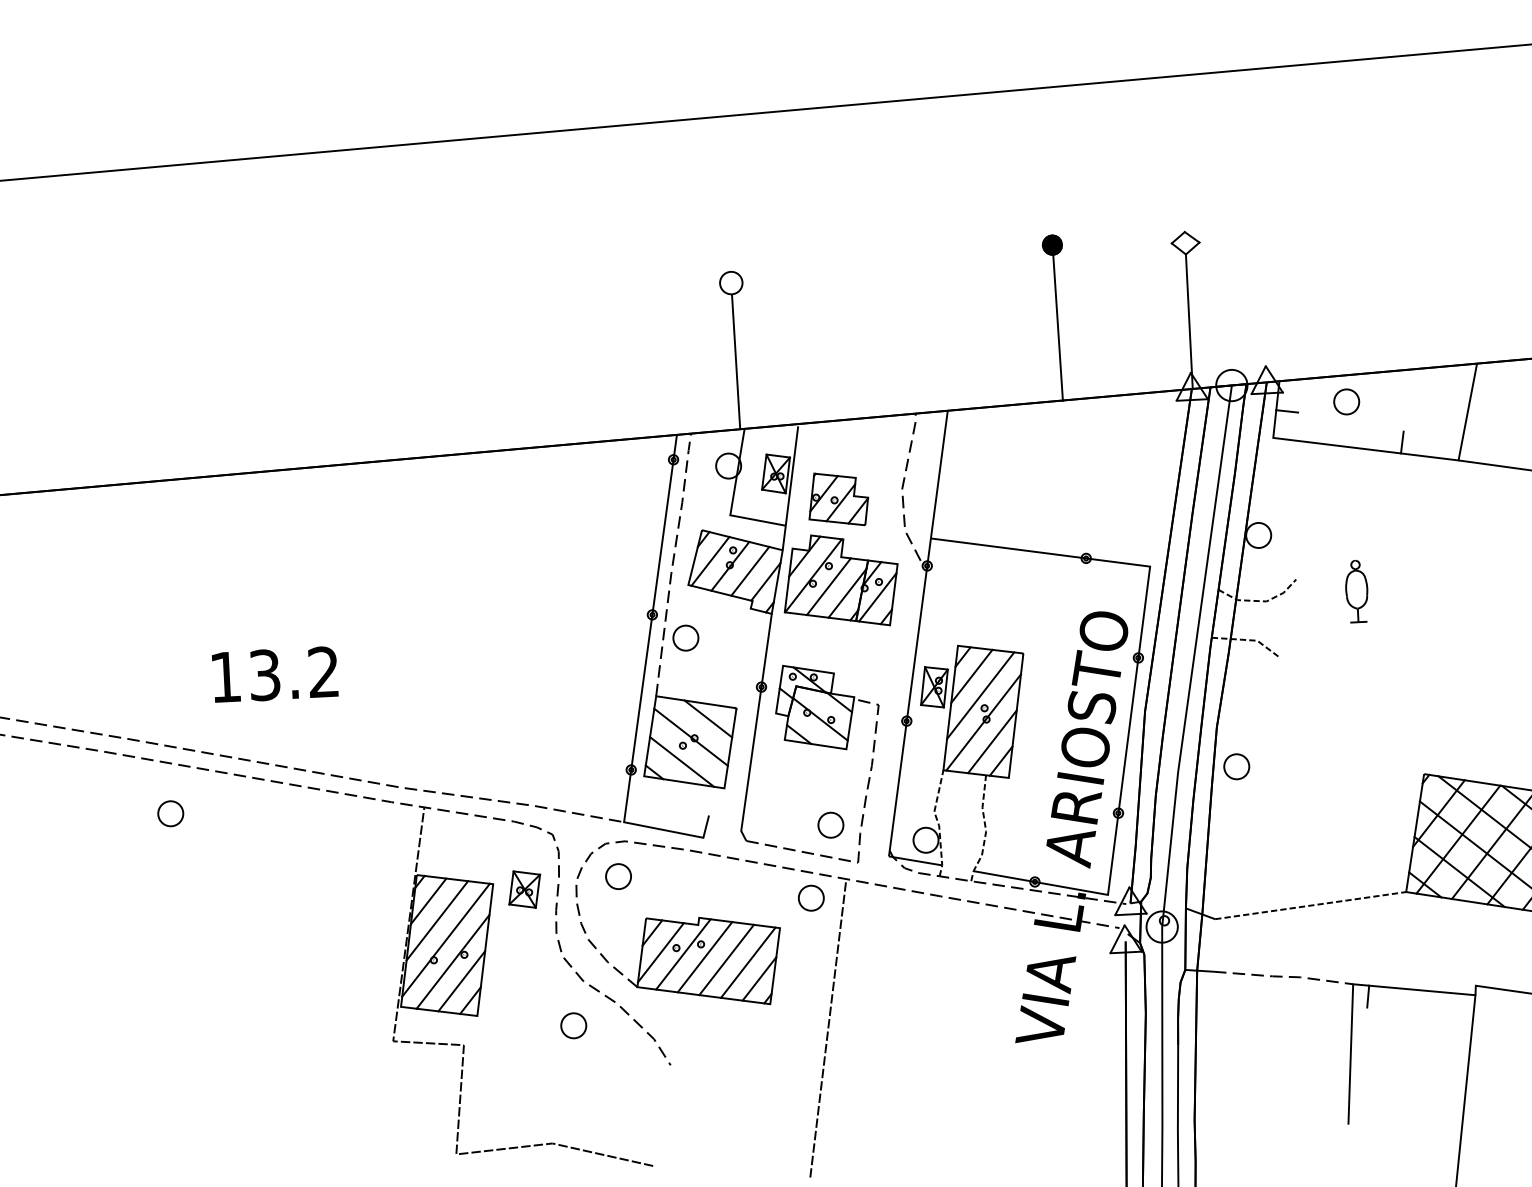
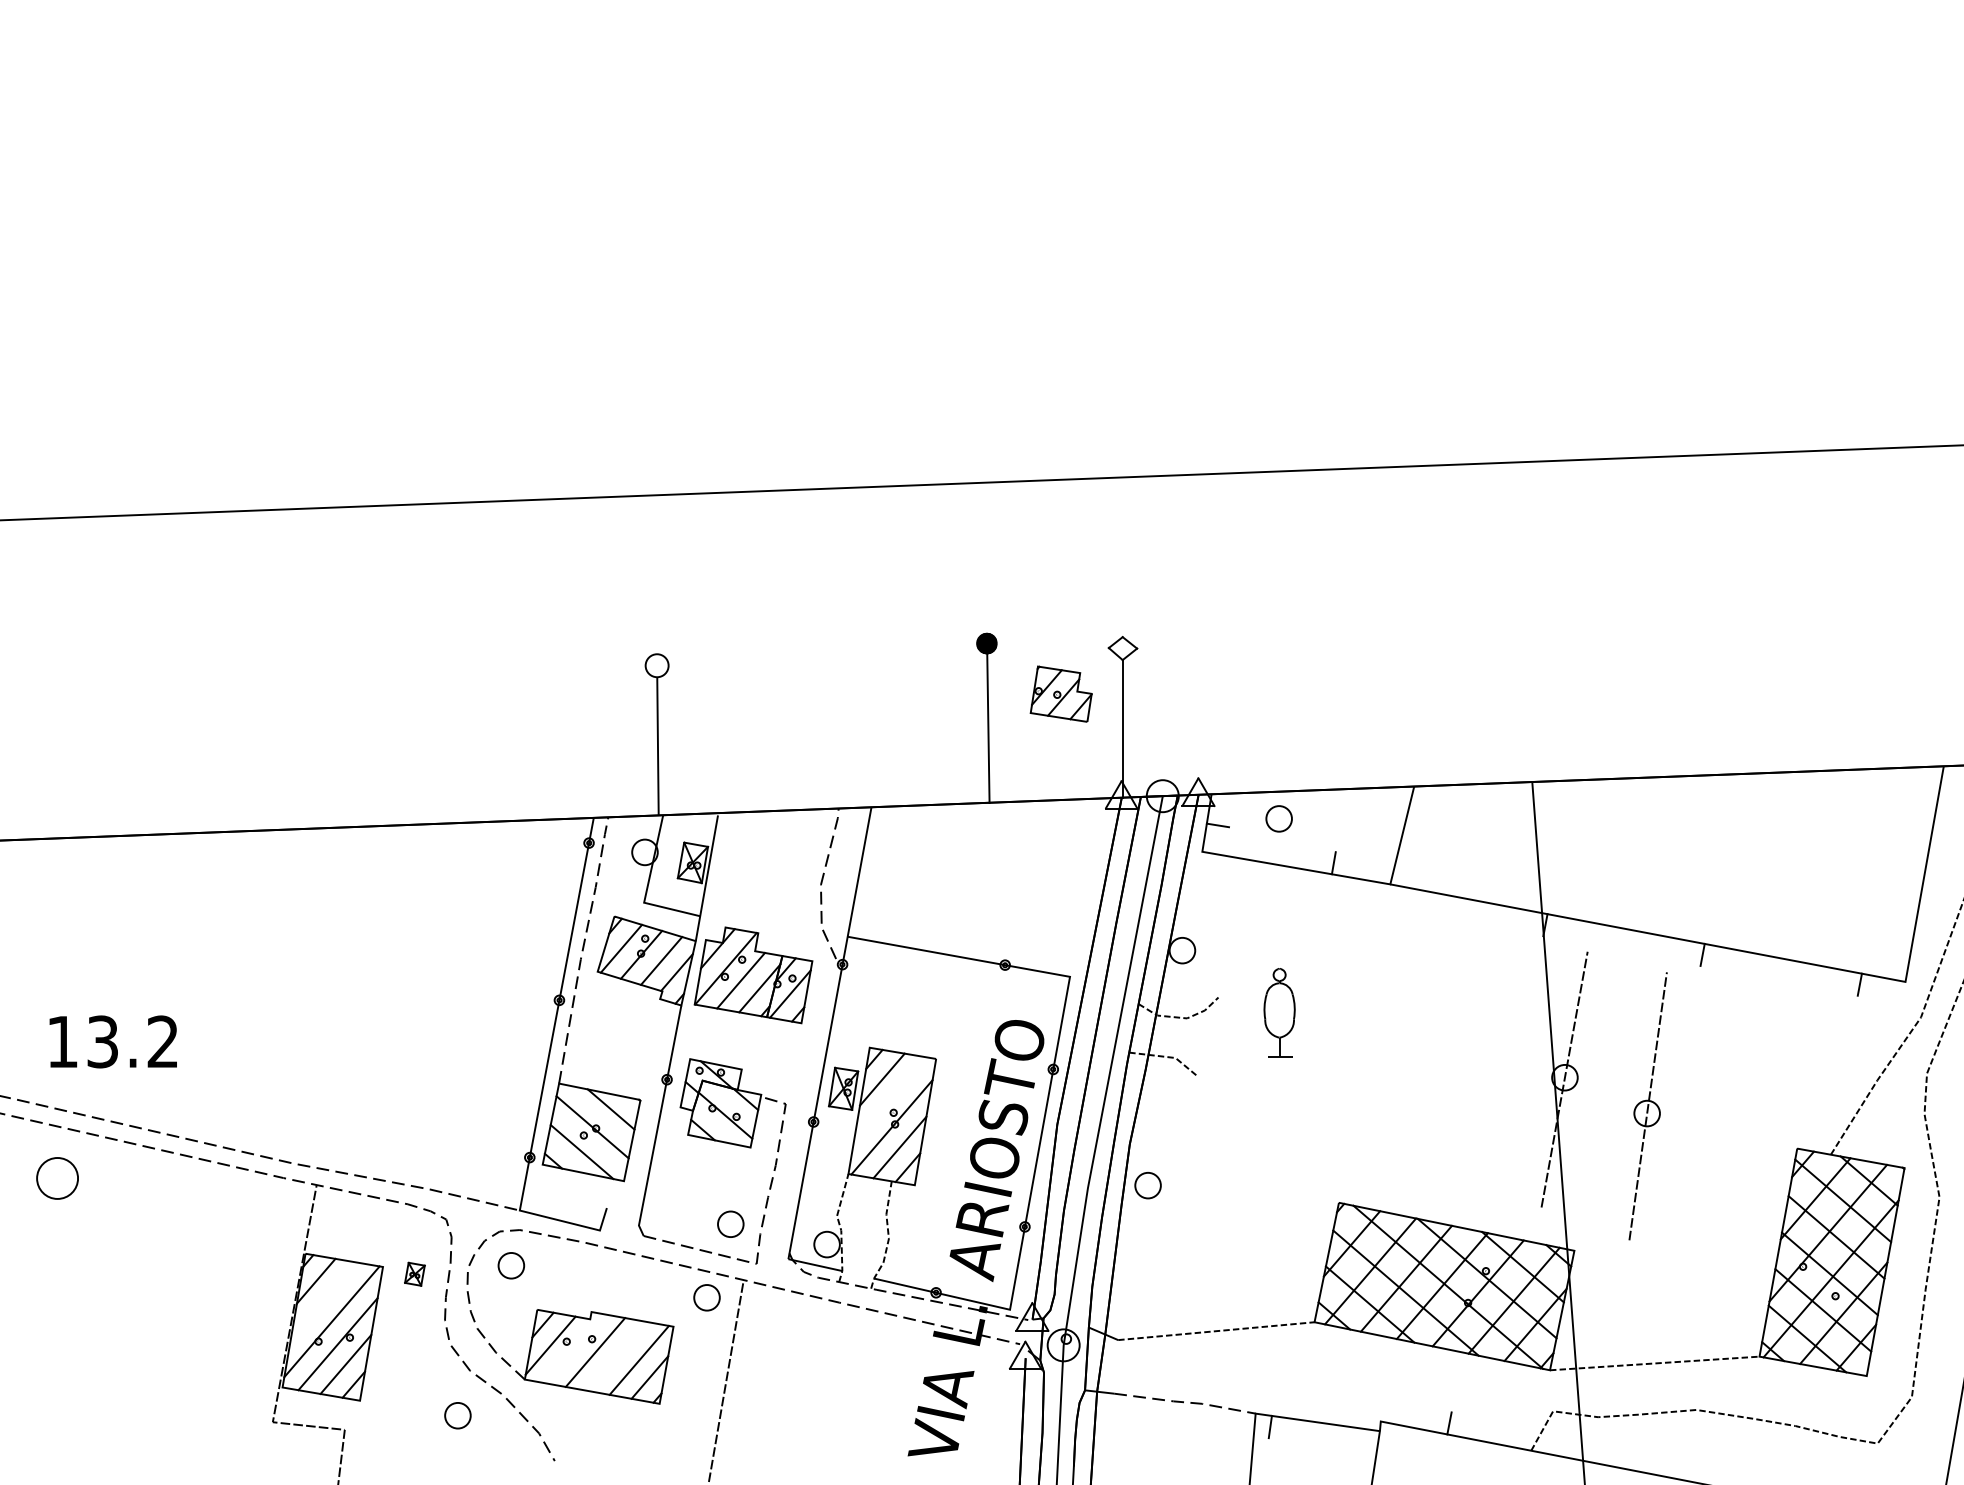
part: (837, 498) -> (1060, 693), moved
part: (1356, 591) -> (1279, 1012), size x1.4
part: (685, 637) -> (592, 1025), removed
text: (274, 674) -> (112, 1041), moved
line: (979, 695) -> (889, 1099), removed
part: (170, 813) -> (57, 1178), size x1.6
part: (524, 889) -> (414, 1274), size x0.6
line: (436, 920) -> (323, 1301), removed
line: (683, 954) -> (573, 1348), removed
line: (726, 959) -> (617, 1355), removed

